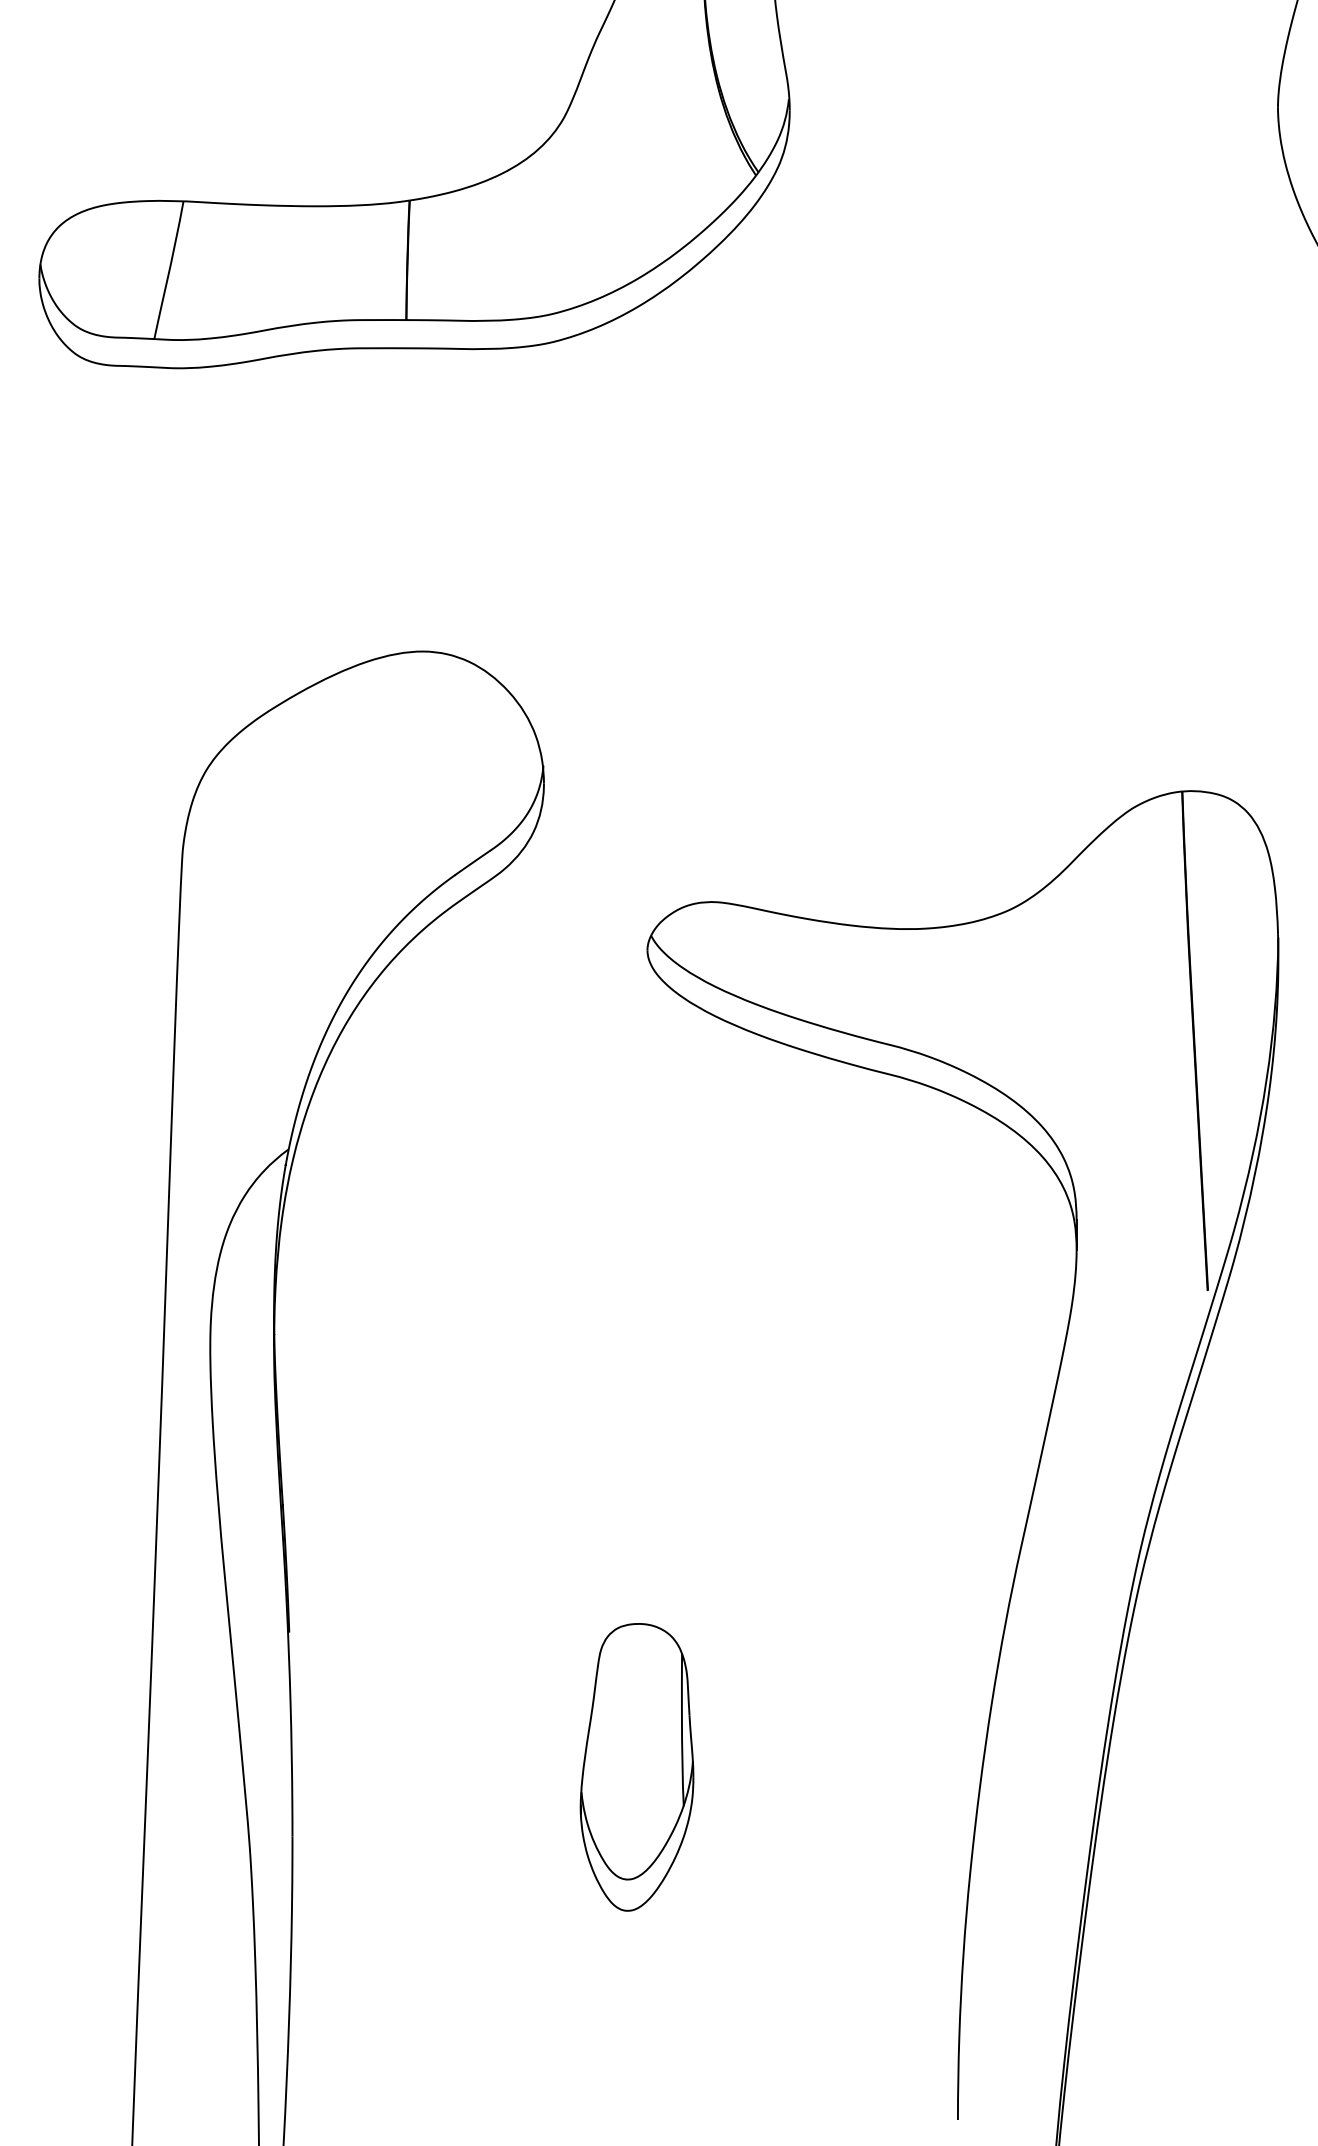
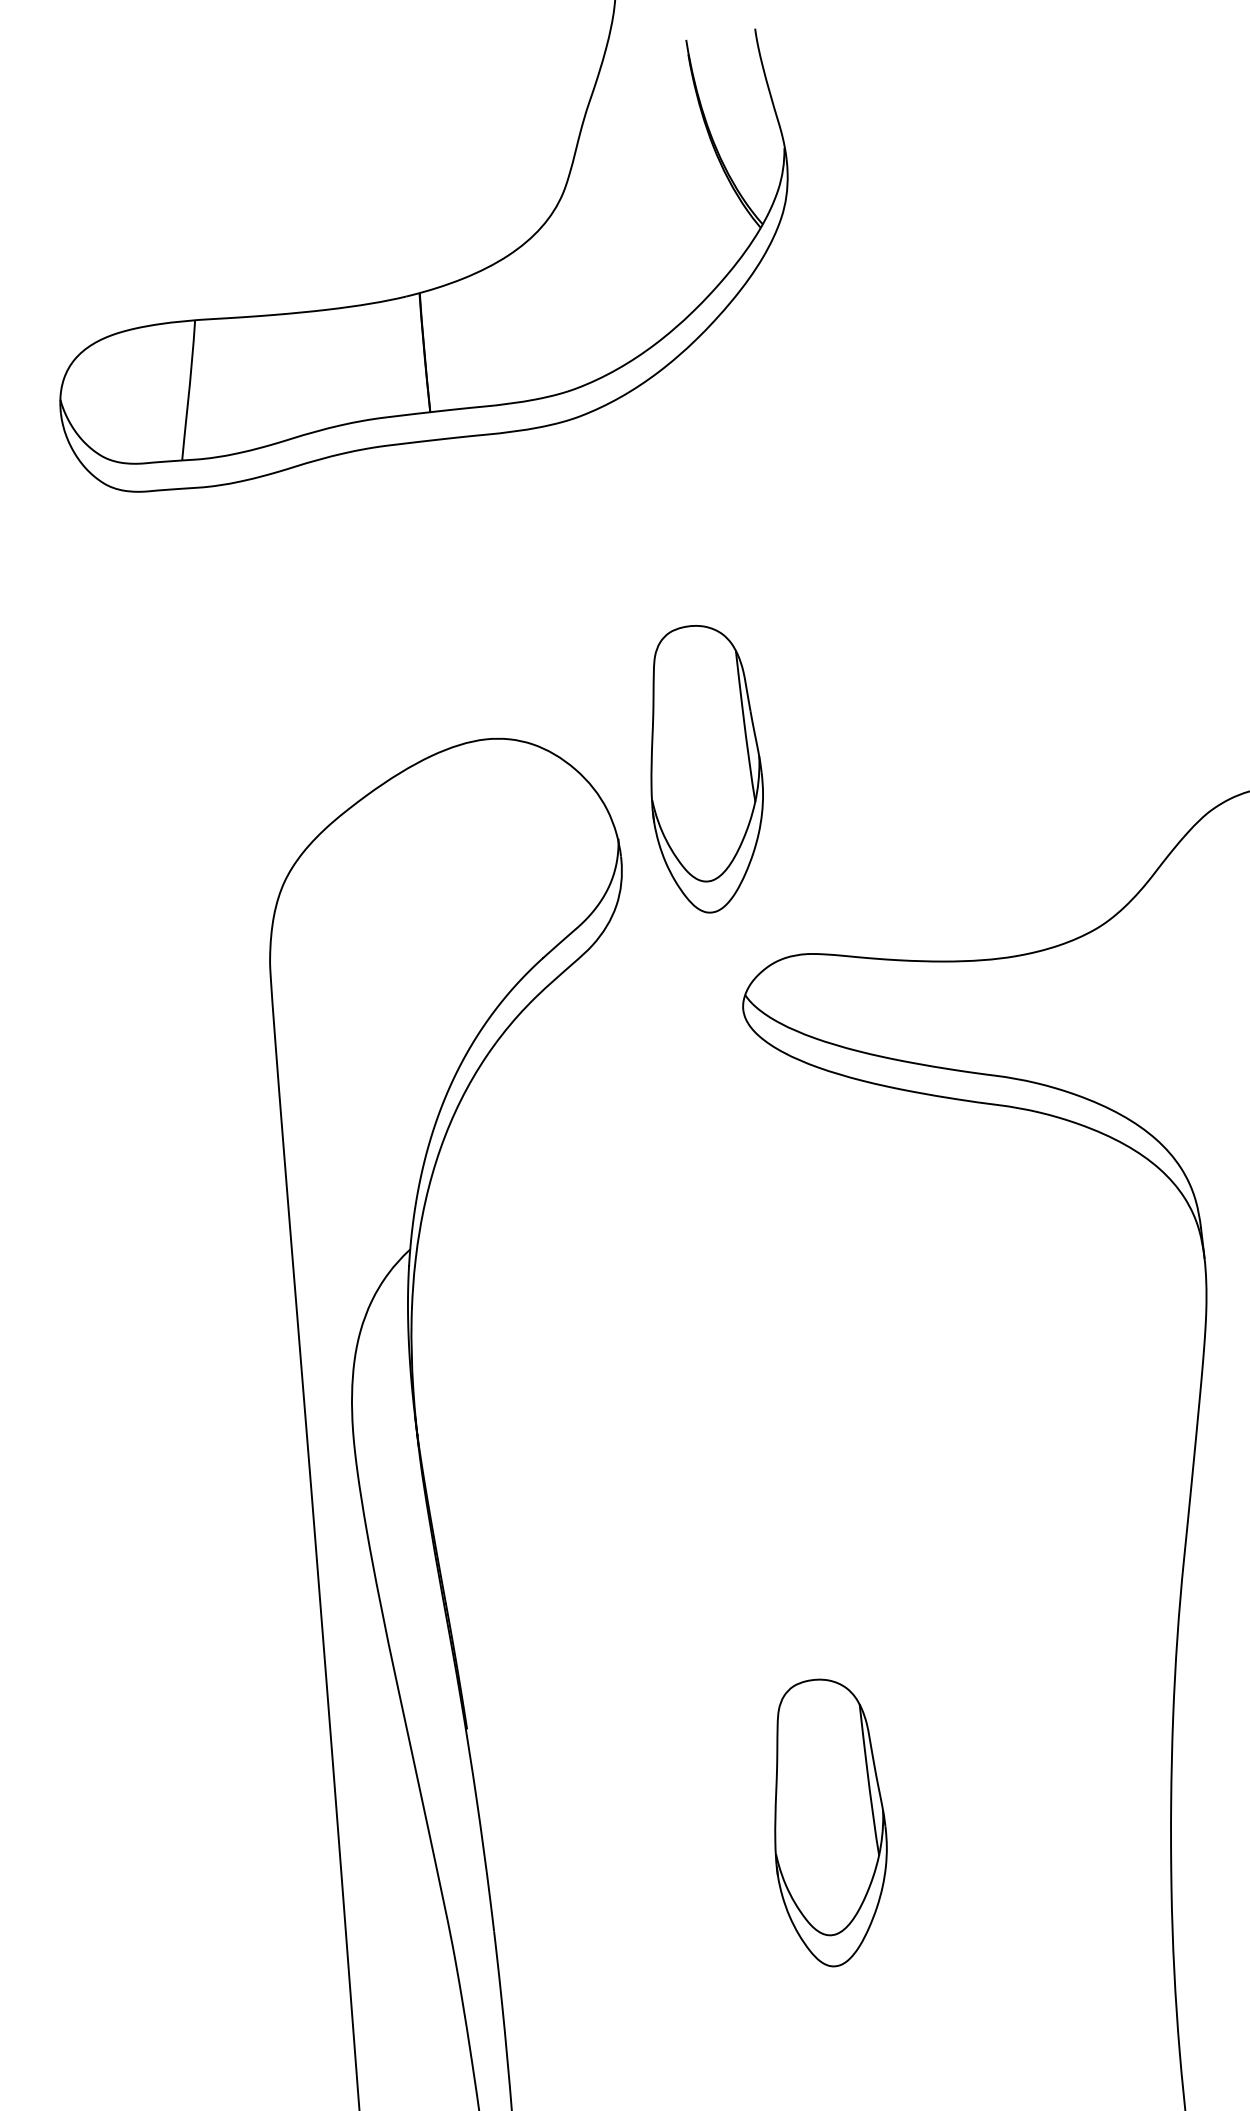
part: (636, 706) -> (703, 769), added

